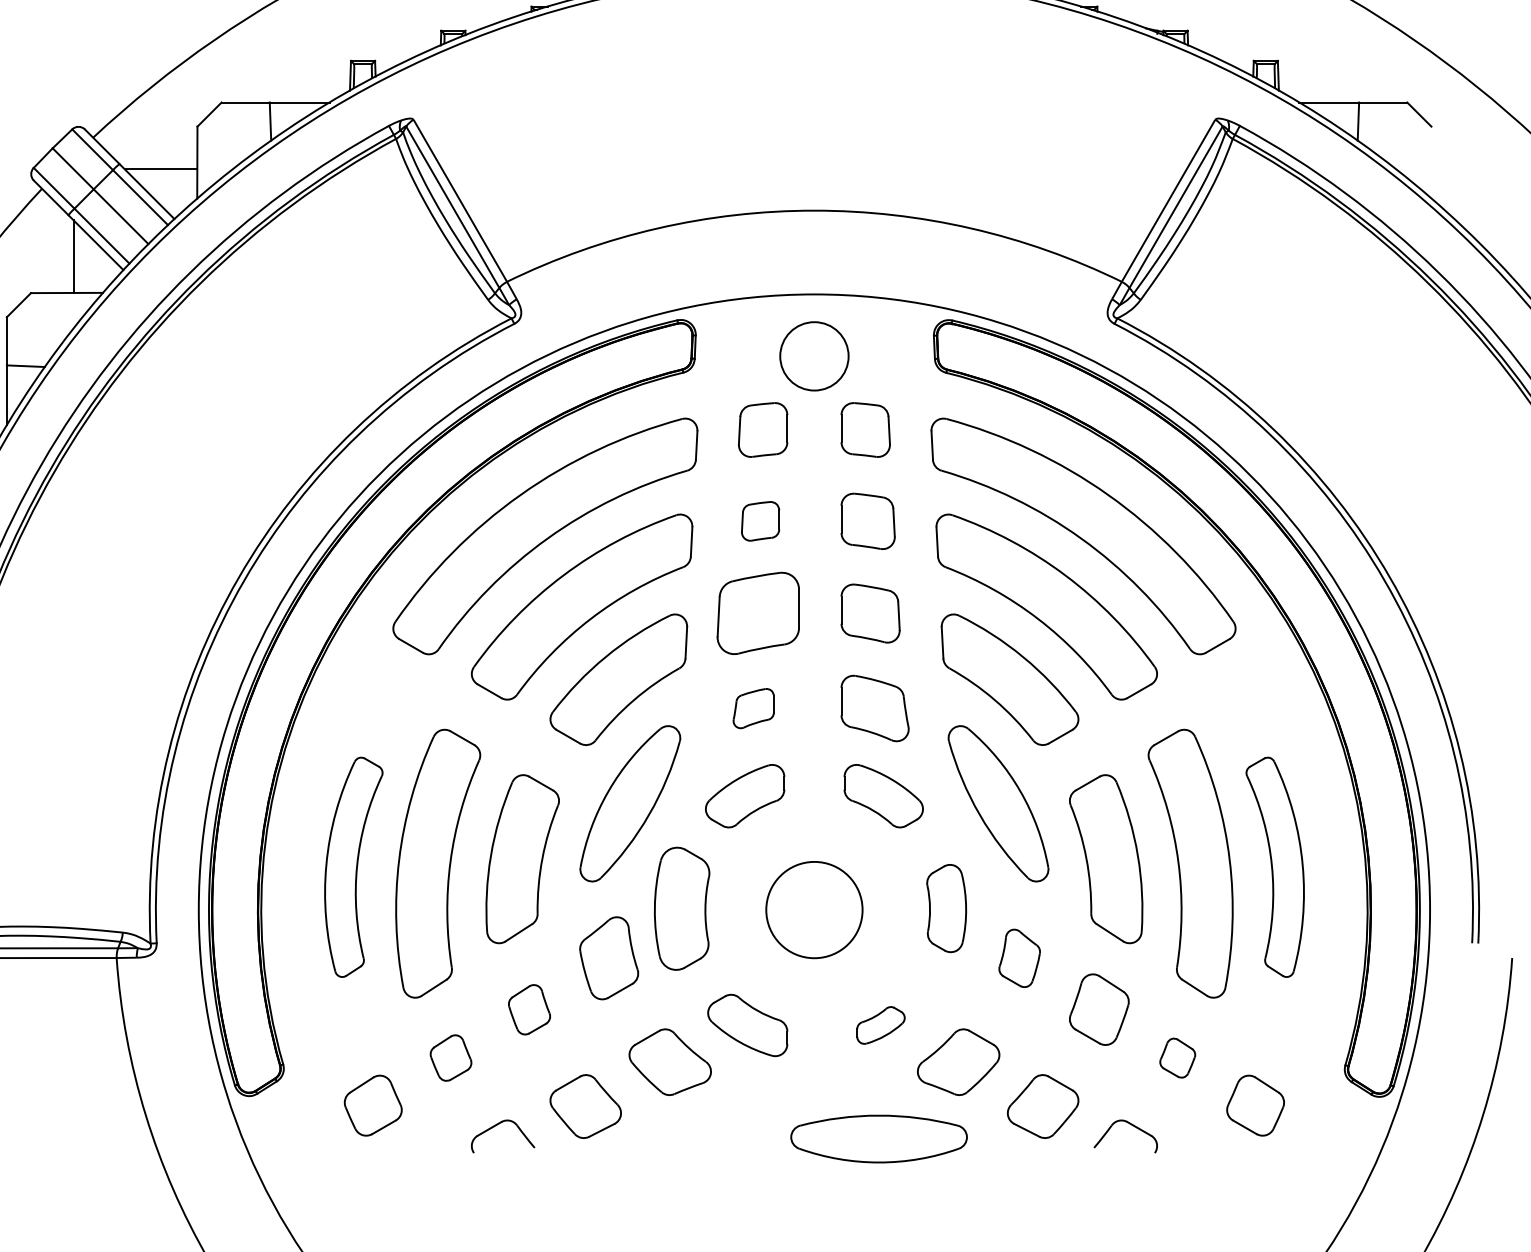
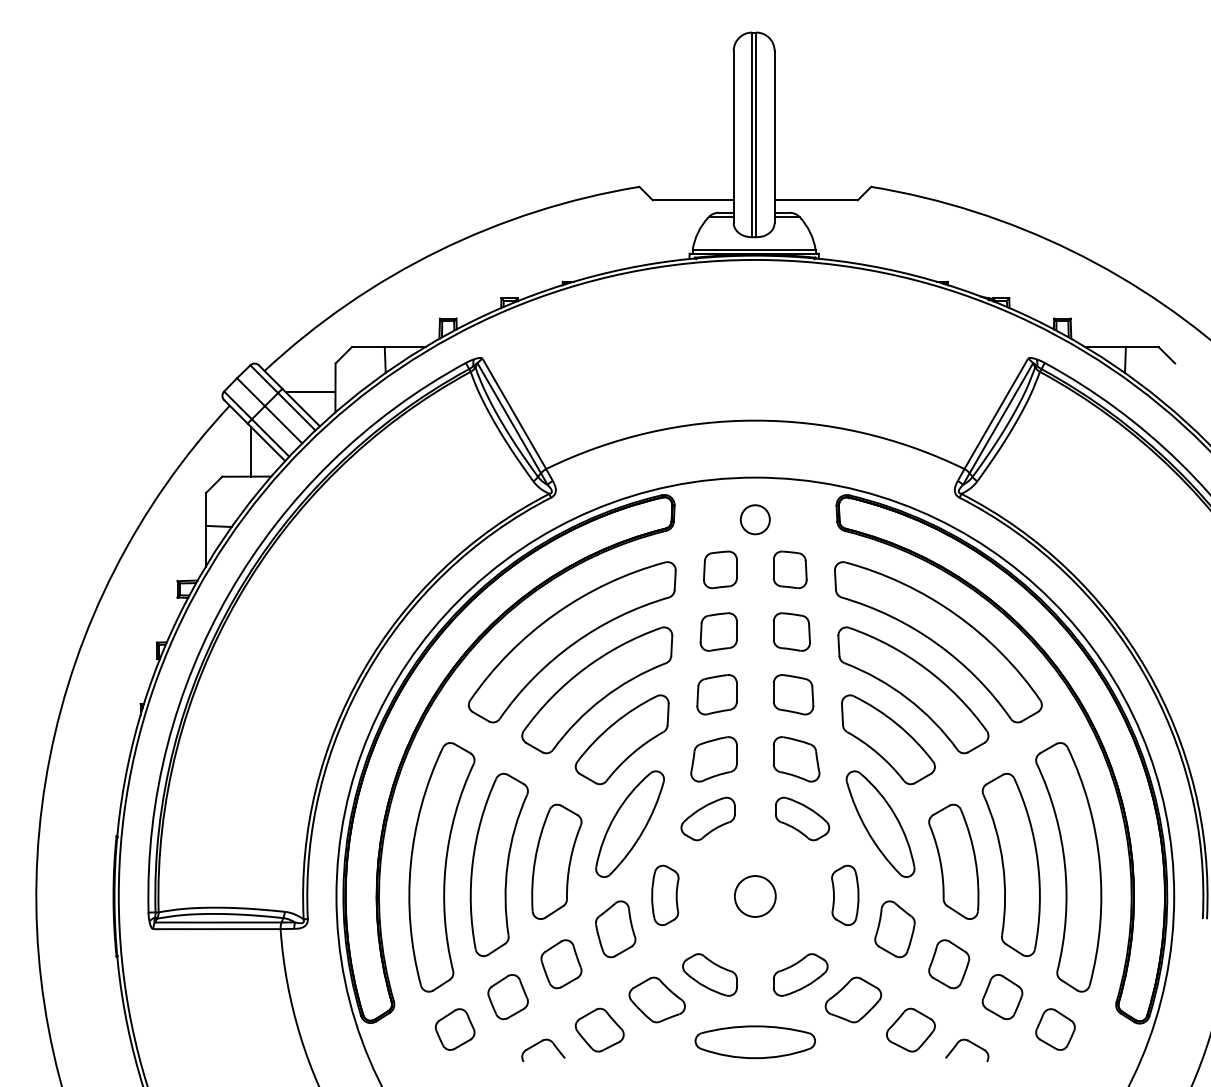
circle: (813, 355) -> (754, 519), size x0.62
part: (760, 520) -> (718, 631), size x1.43
part: (757, 613) -> (716, 694), size x0.71
part: (752, 708) -> (713, 759), size x1.67
part: (353, 867) -> (441, 867), size x1.67
part: (1274, 867) -> (1068, 867), size x1.67
part: (682, 907) -> (665, 894), size x0.71
circle: (813, 910) -> (754, 896), size x0.62
part: (1018, 958) -> (894, 929), size x1.43
part: (529, 1010) -> (561, 964), size x1.43
part: (880, 1024) -> (800, 974), size x1.67
part: (450, 1058) -> (507, 997), size x1.43
part: (1177, 1058) -> (1002, 997), size x1.67
part: (877, 1137) -> (754, 1041), moved

